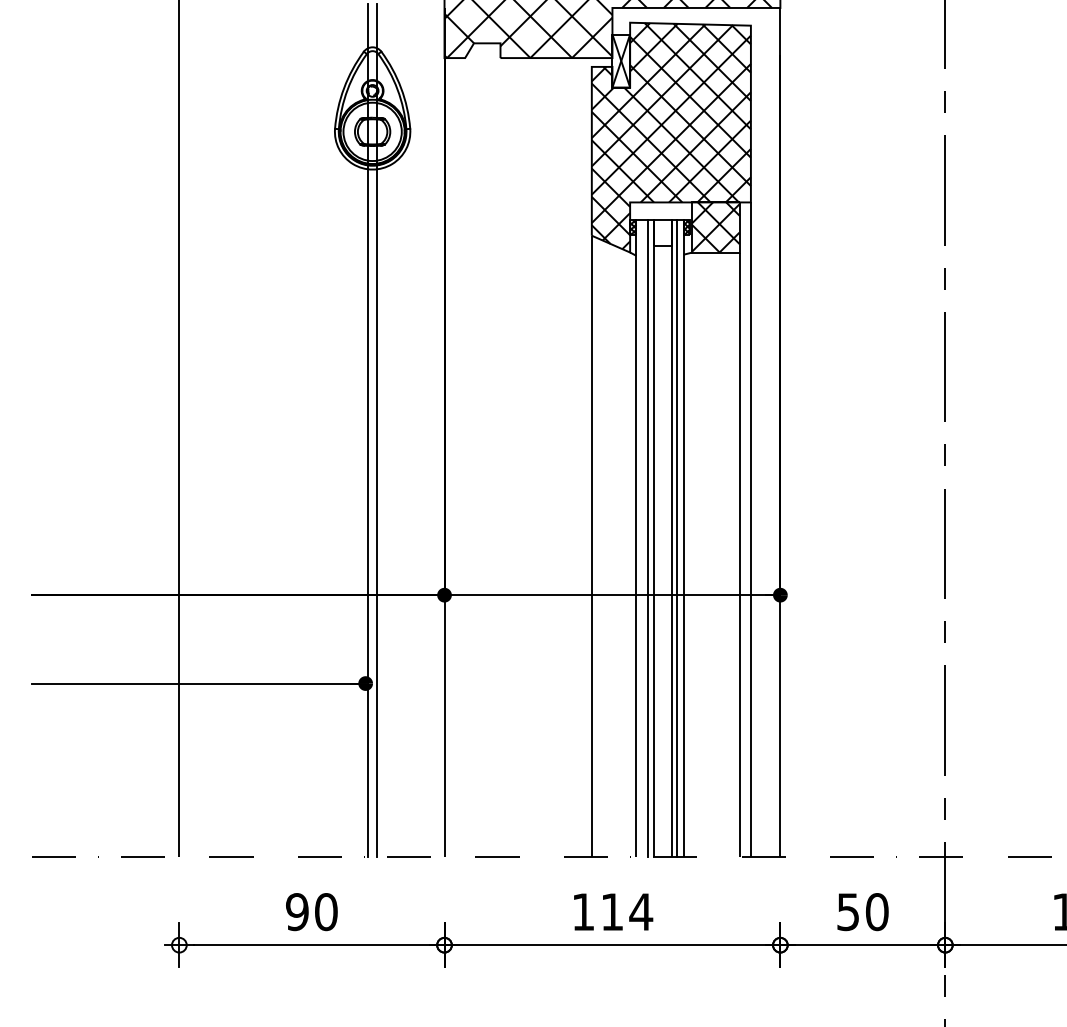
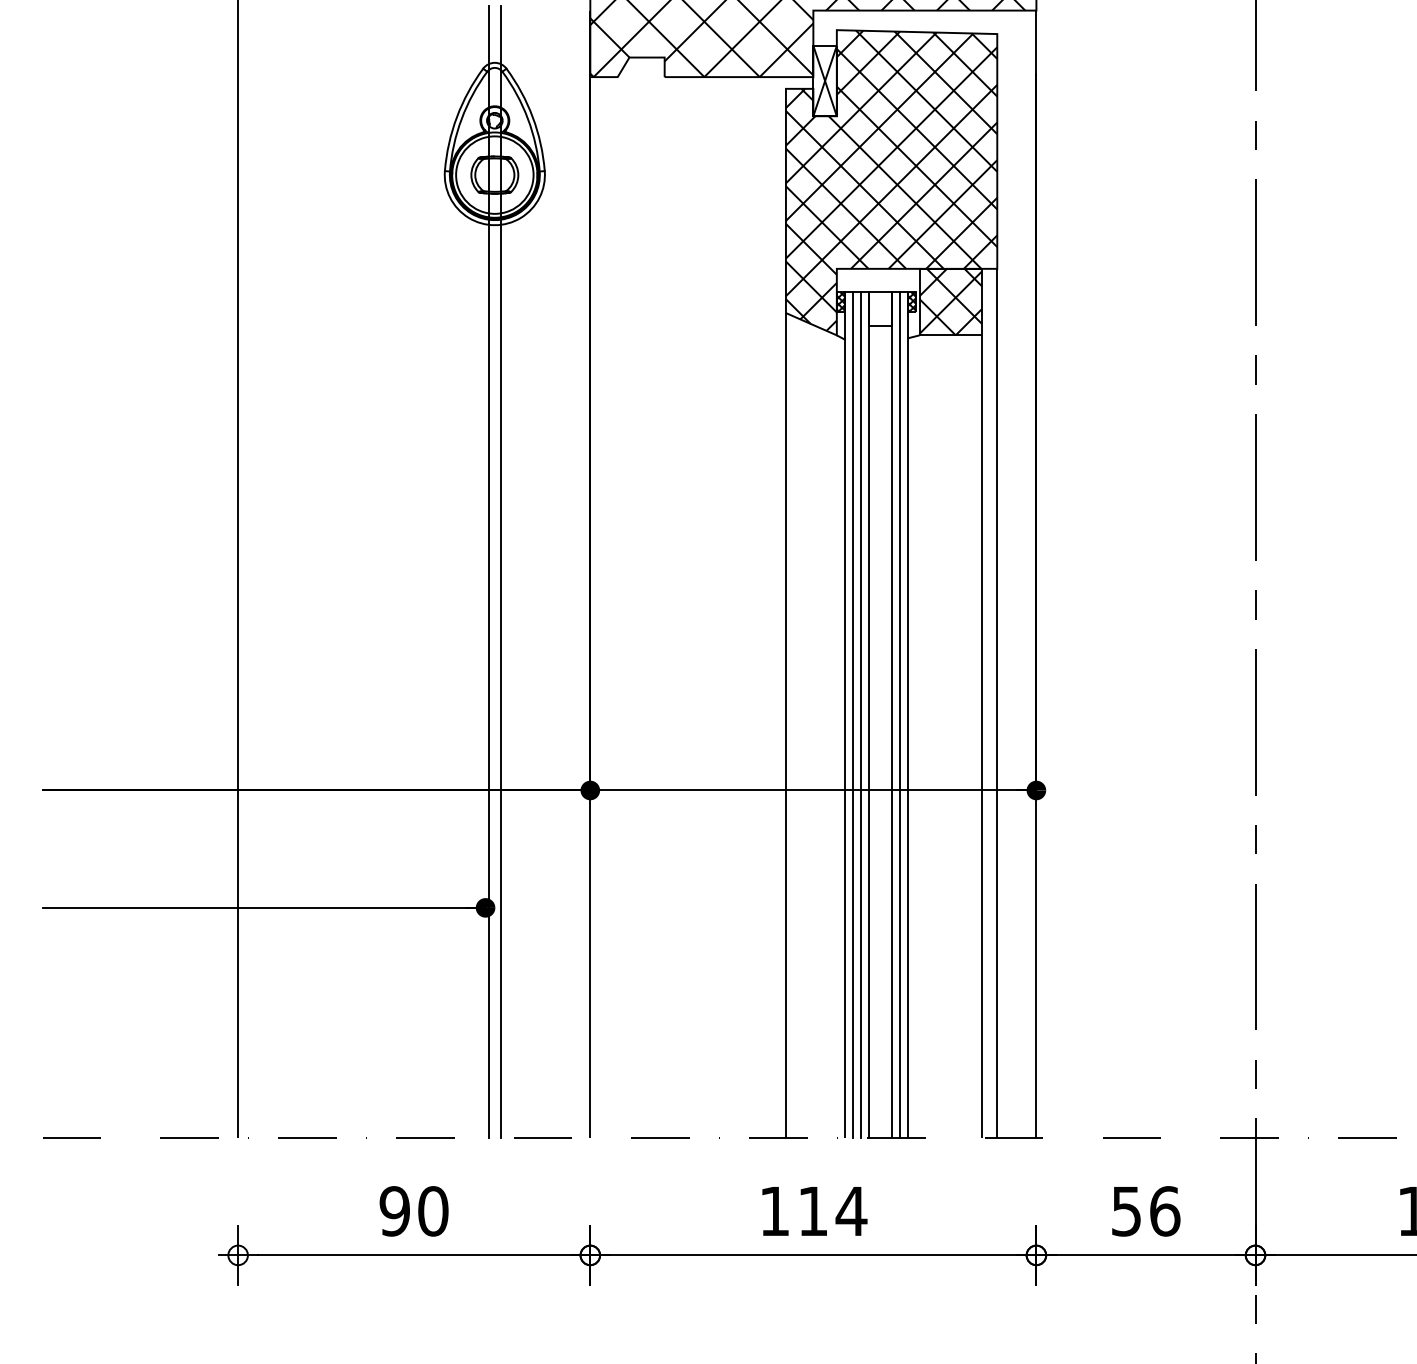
line: (641, 538) -> (852, 715), added
text: (877, 912) -> (1165, 1211), 50 -> 56

